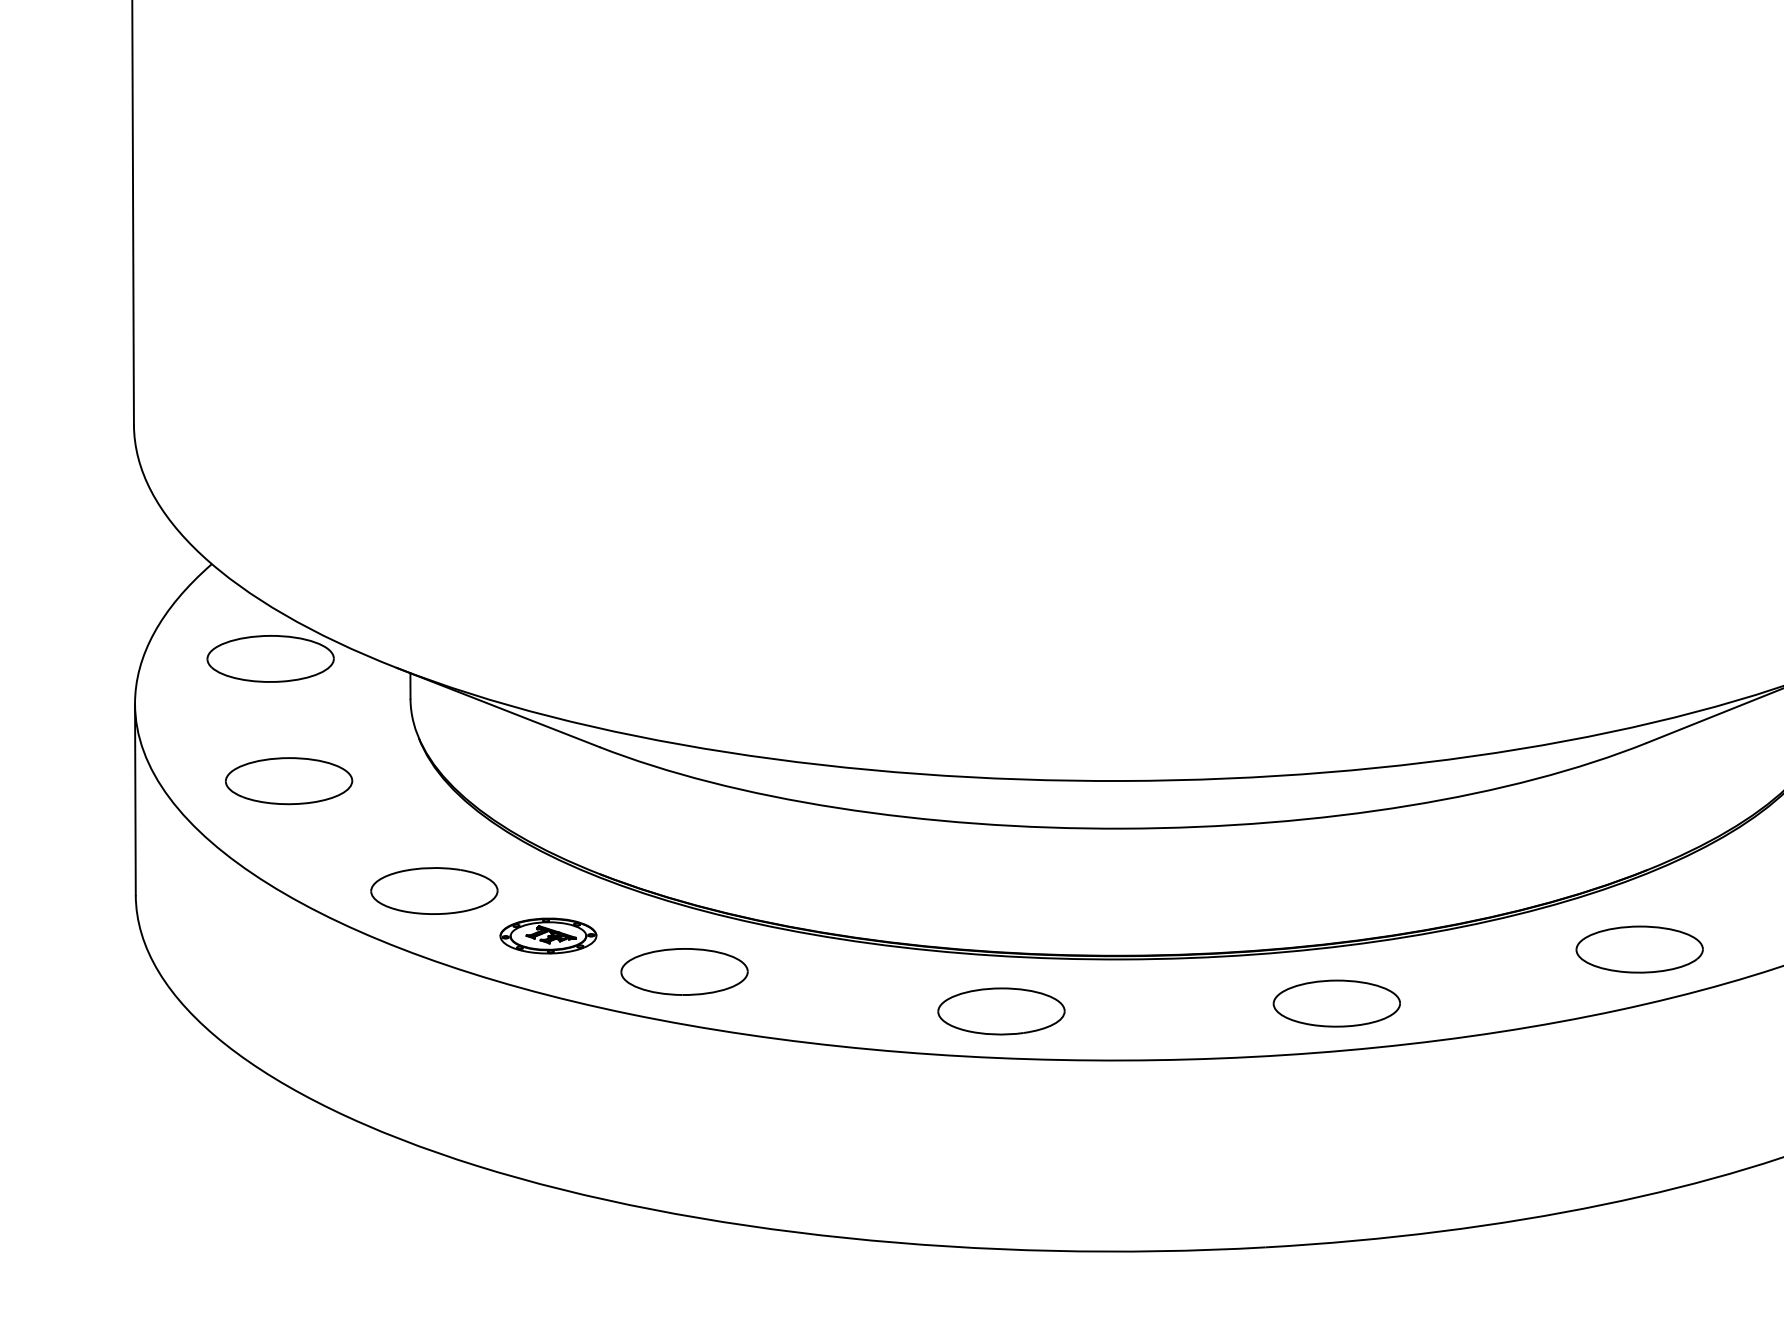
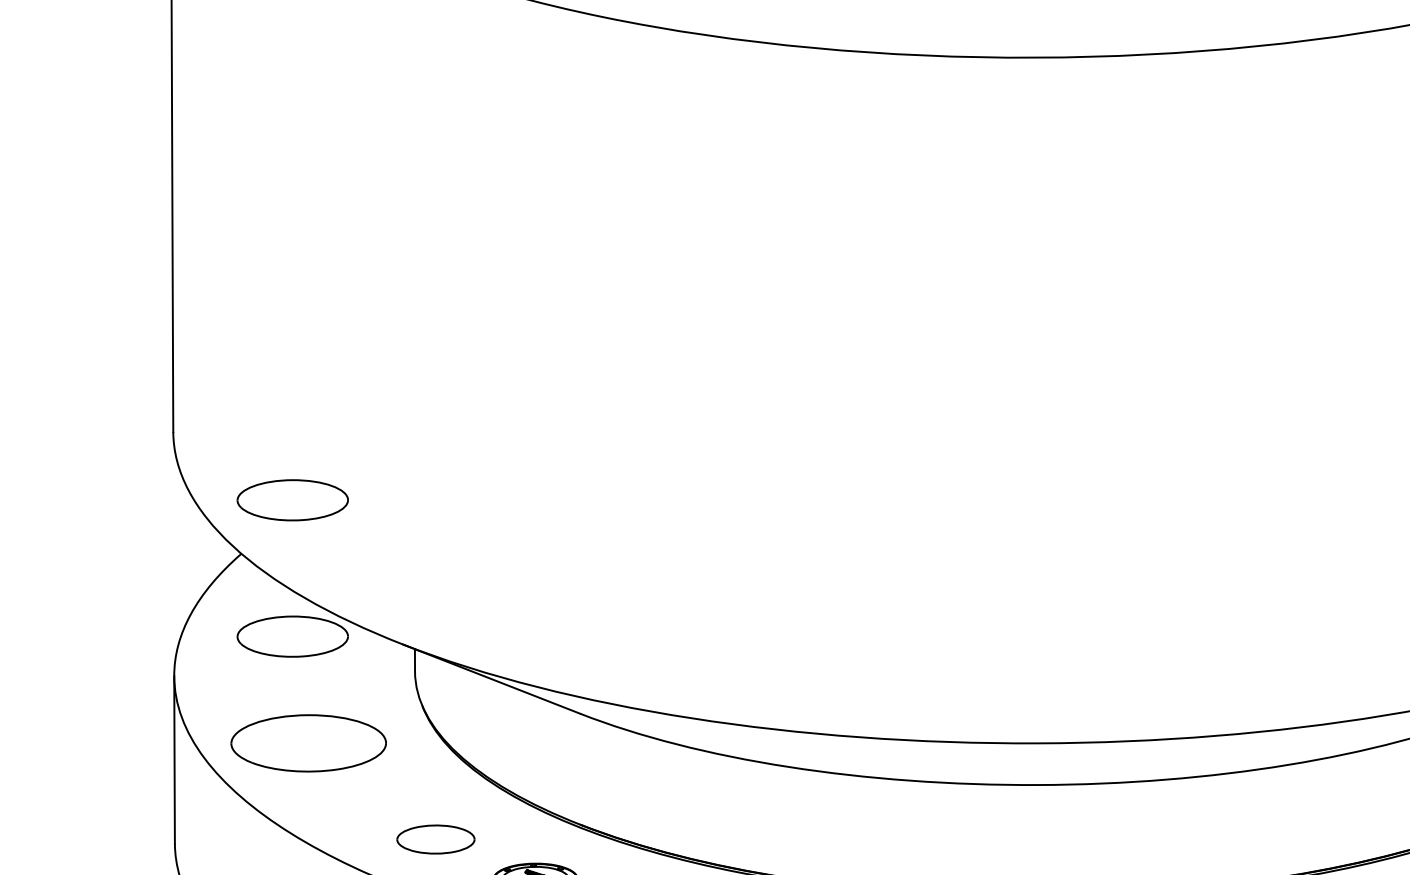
part: (270, 502) -> (292, 499), added
part: (289, 781) -> (309, 743), size x1.4
part: (434, 890) -> (436, 839), size x0.7

